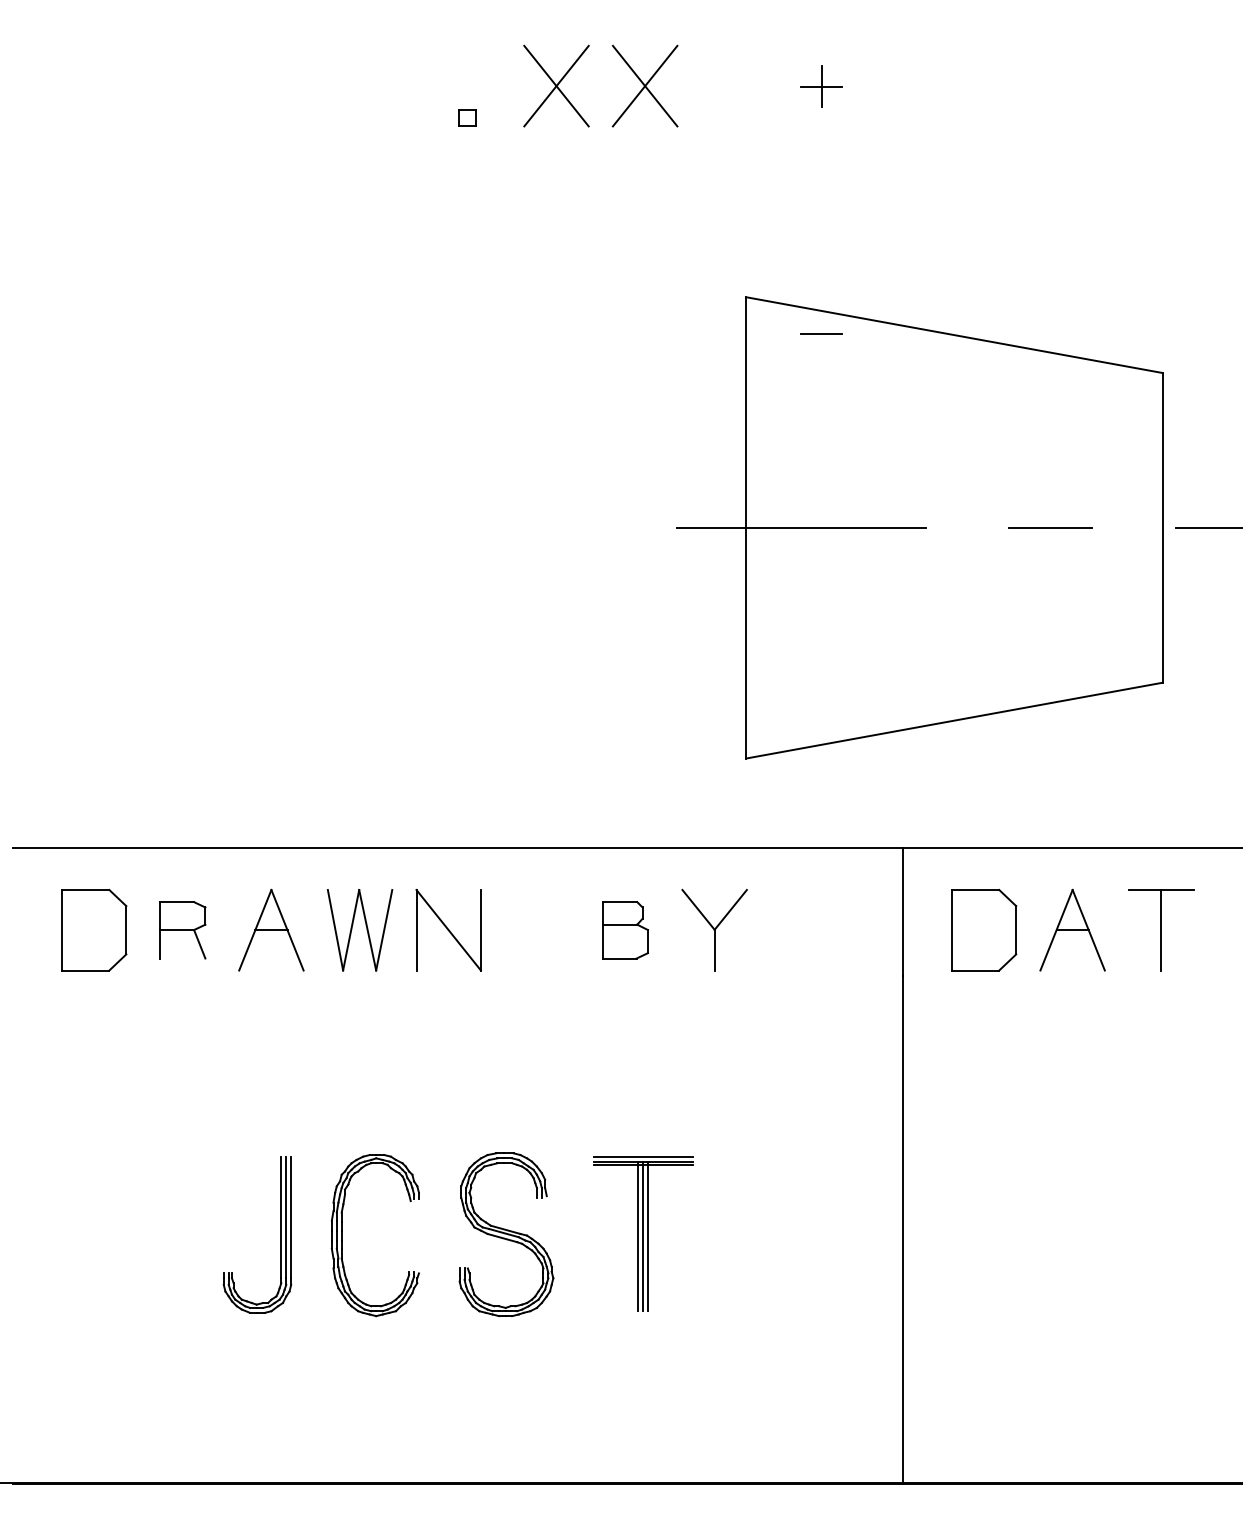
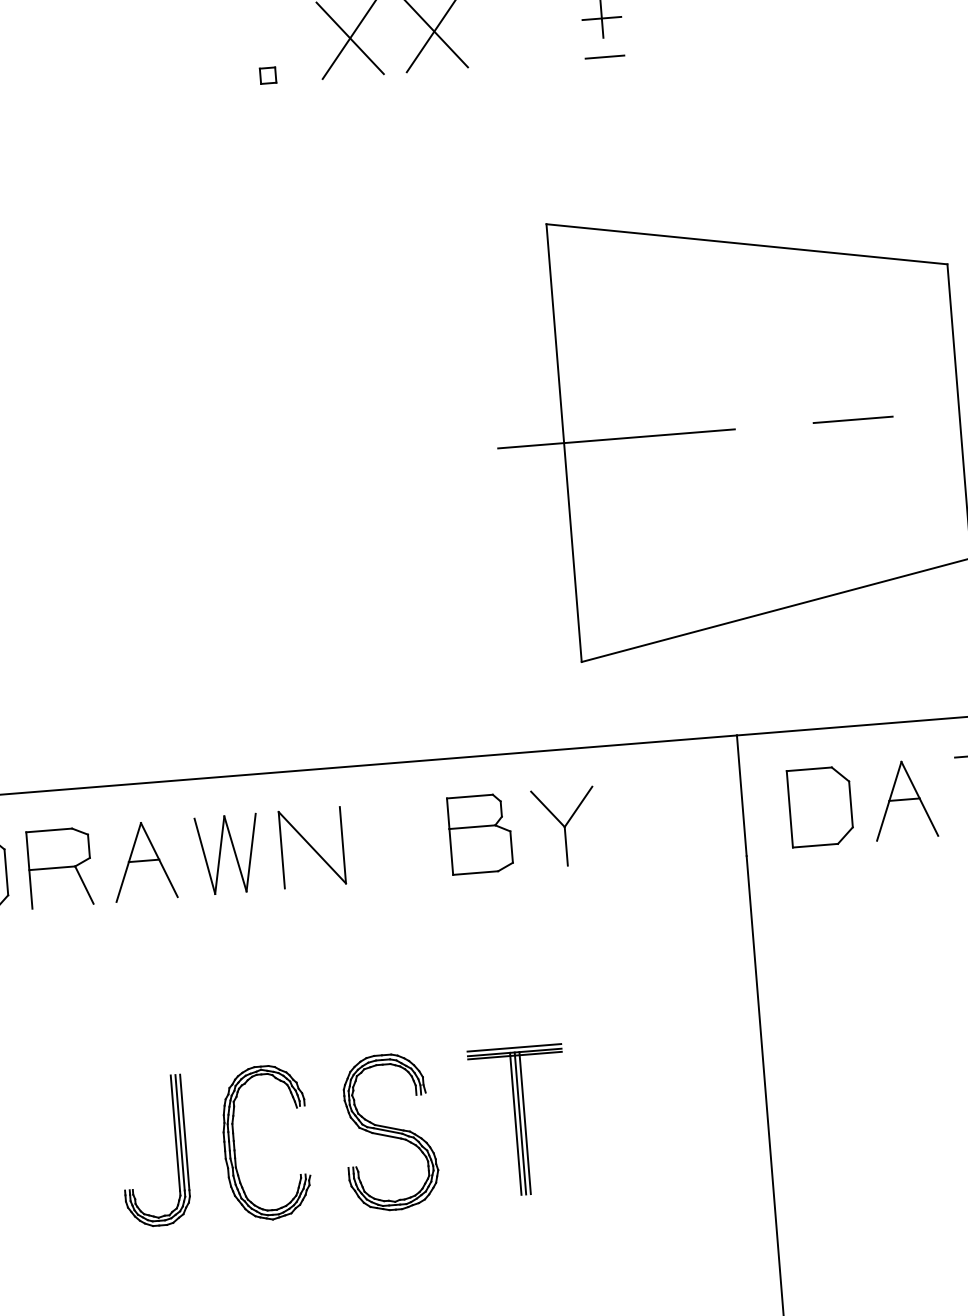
line: (821, 333) -> (604, 56), moved
part: (182, 930) -> (59, 868), size x1.43
part: (625, 930) -> (480, 834), size x1.43

